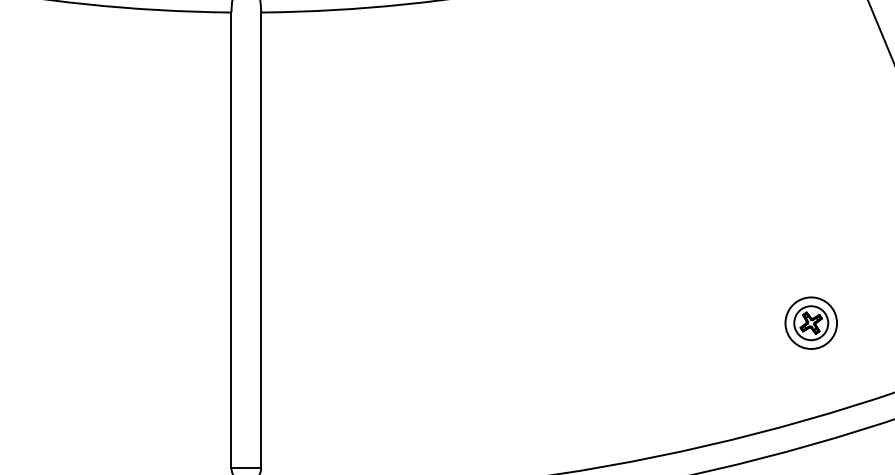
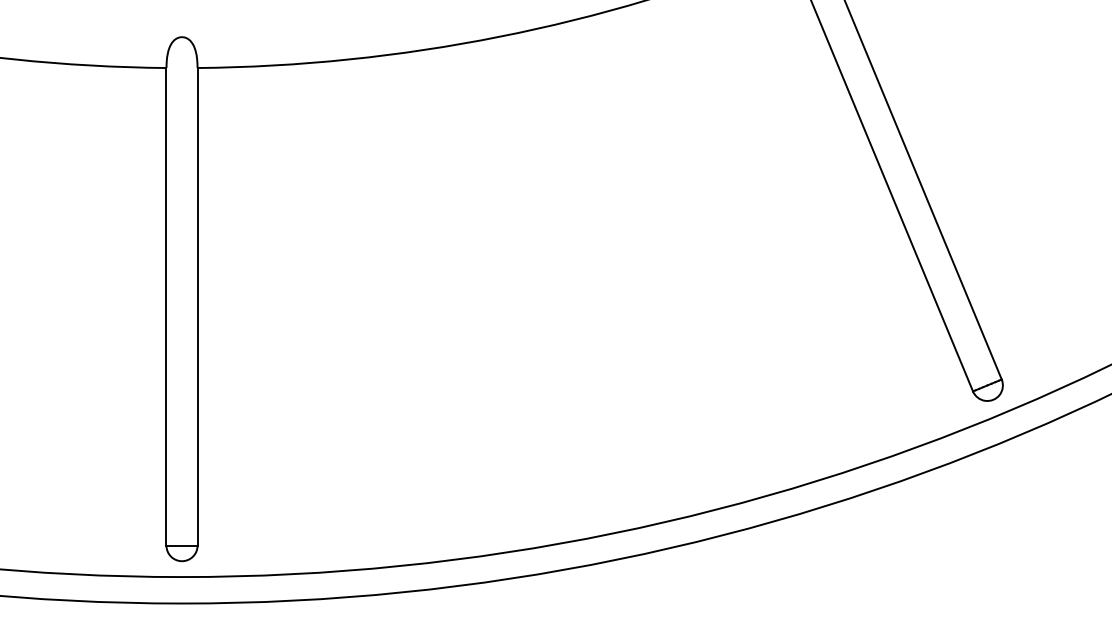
part: (811, 322) -> (774, 393), removed

